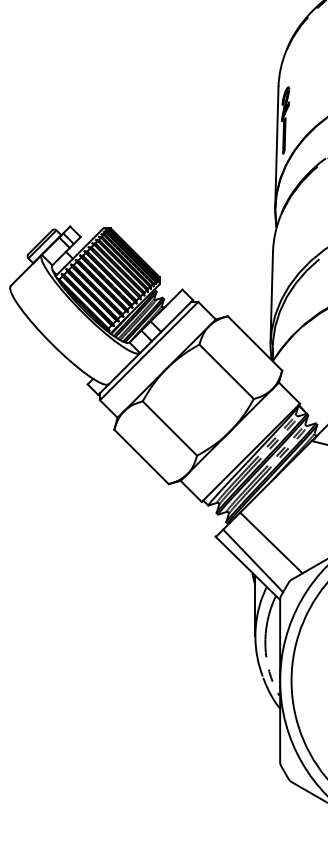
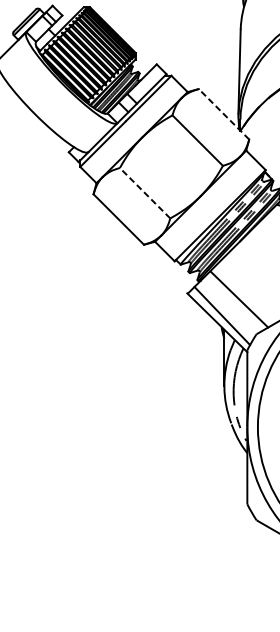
line: (254, 343) -> (223, 114), solid -> dashed
line: (169, 428) -> (144, 193), solid -> dashed

